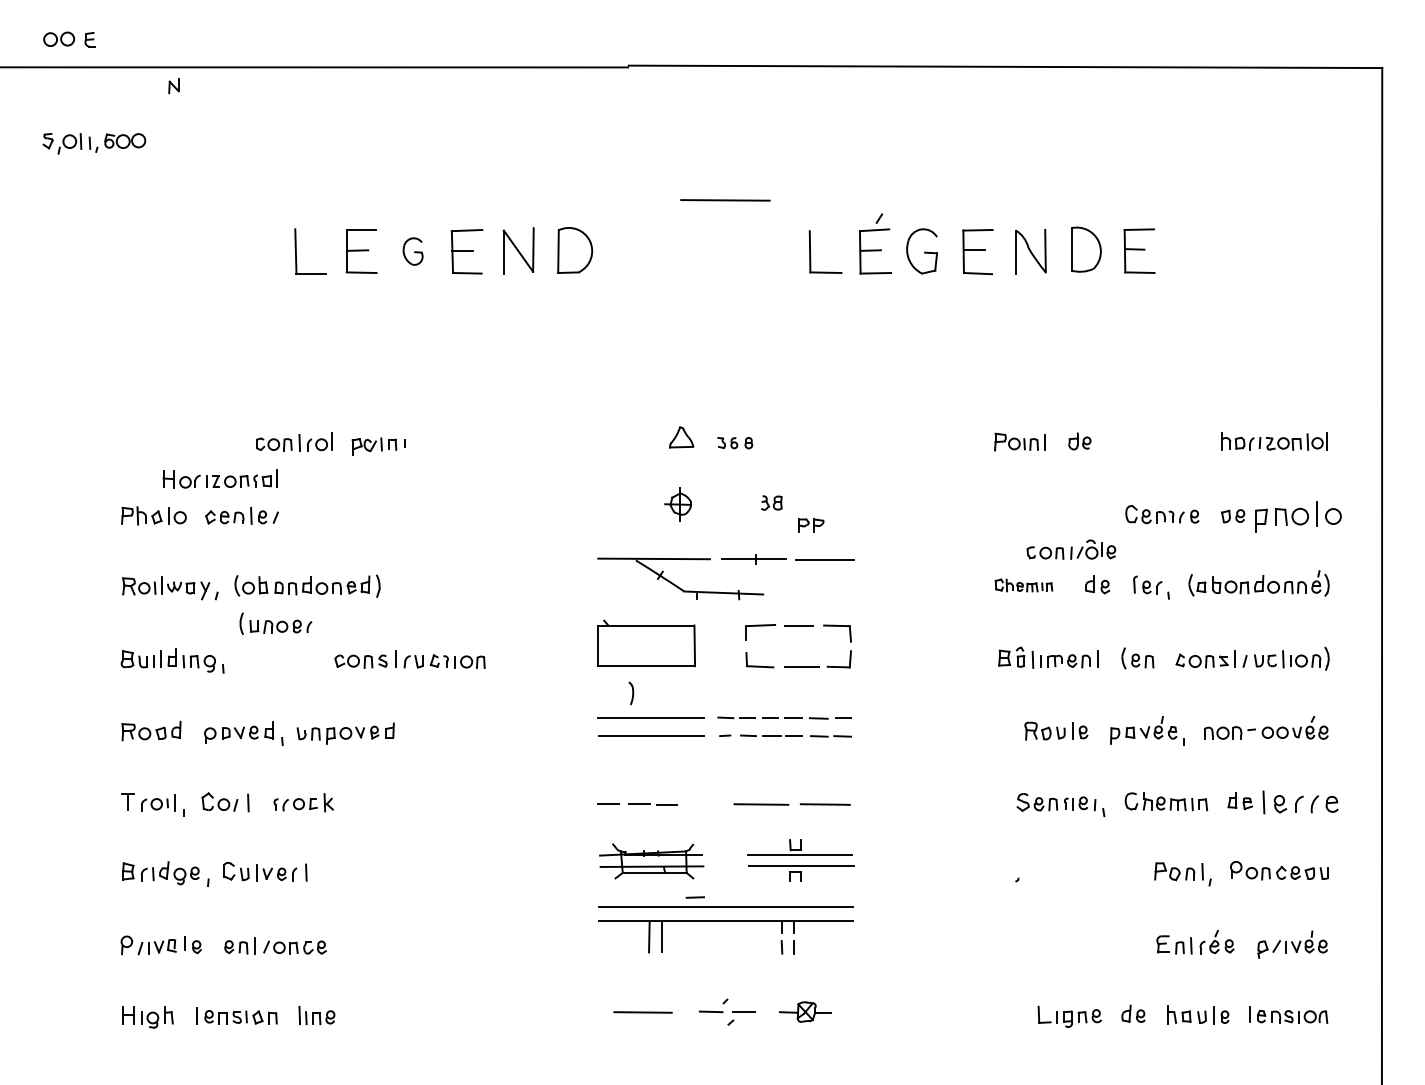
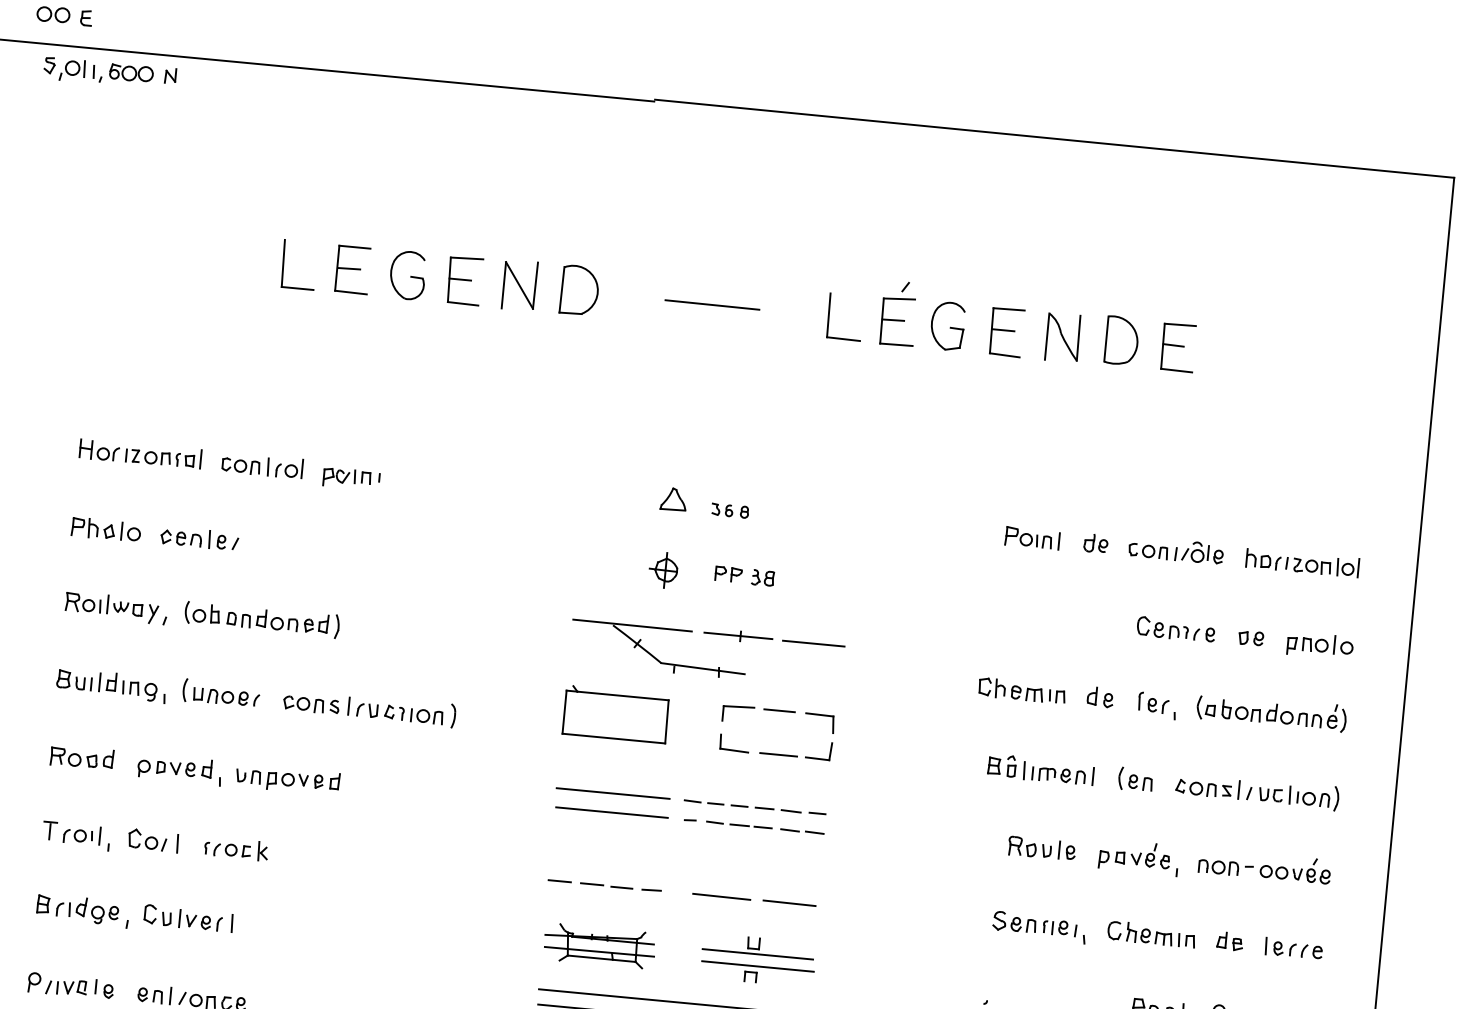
part: (94, 143) -> (98, 72), moved
line: (725, 200) -> (712, 305), moved
part: (412, 251) -> (407, 275), size x1.67
part: (219, 478) -> (139, 453), moved
part: (1298, 517) -> (1320, 646), size x0.71
part: (811, 525) -> (728, 574), moved
part: (1071, 549) -> (1176, 550), moved
part: (1023, 585) -> (1021, 690), size x1.43
part: (275, 623) -> (220, 693), moved
part: (631, 693) -> (453, 716), moved
part: (1300, 802) -> (1293, 948), size x0.71
line: (694, 897) -> (650, 890), moved

